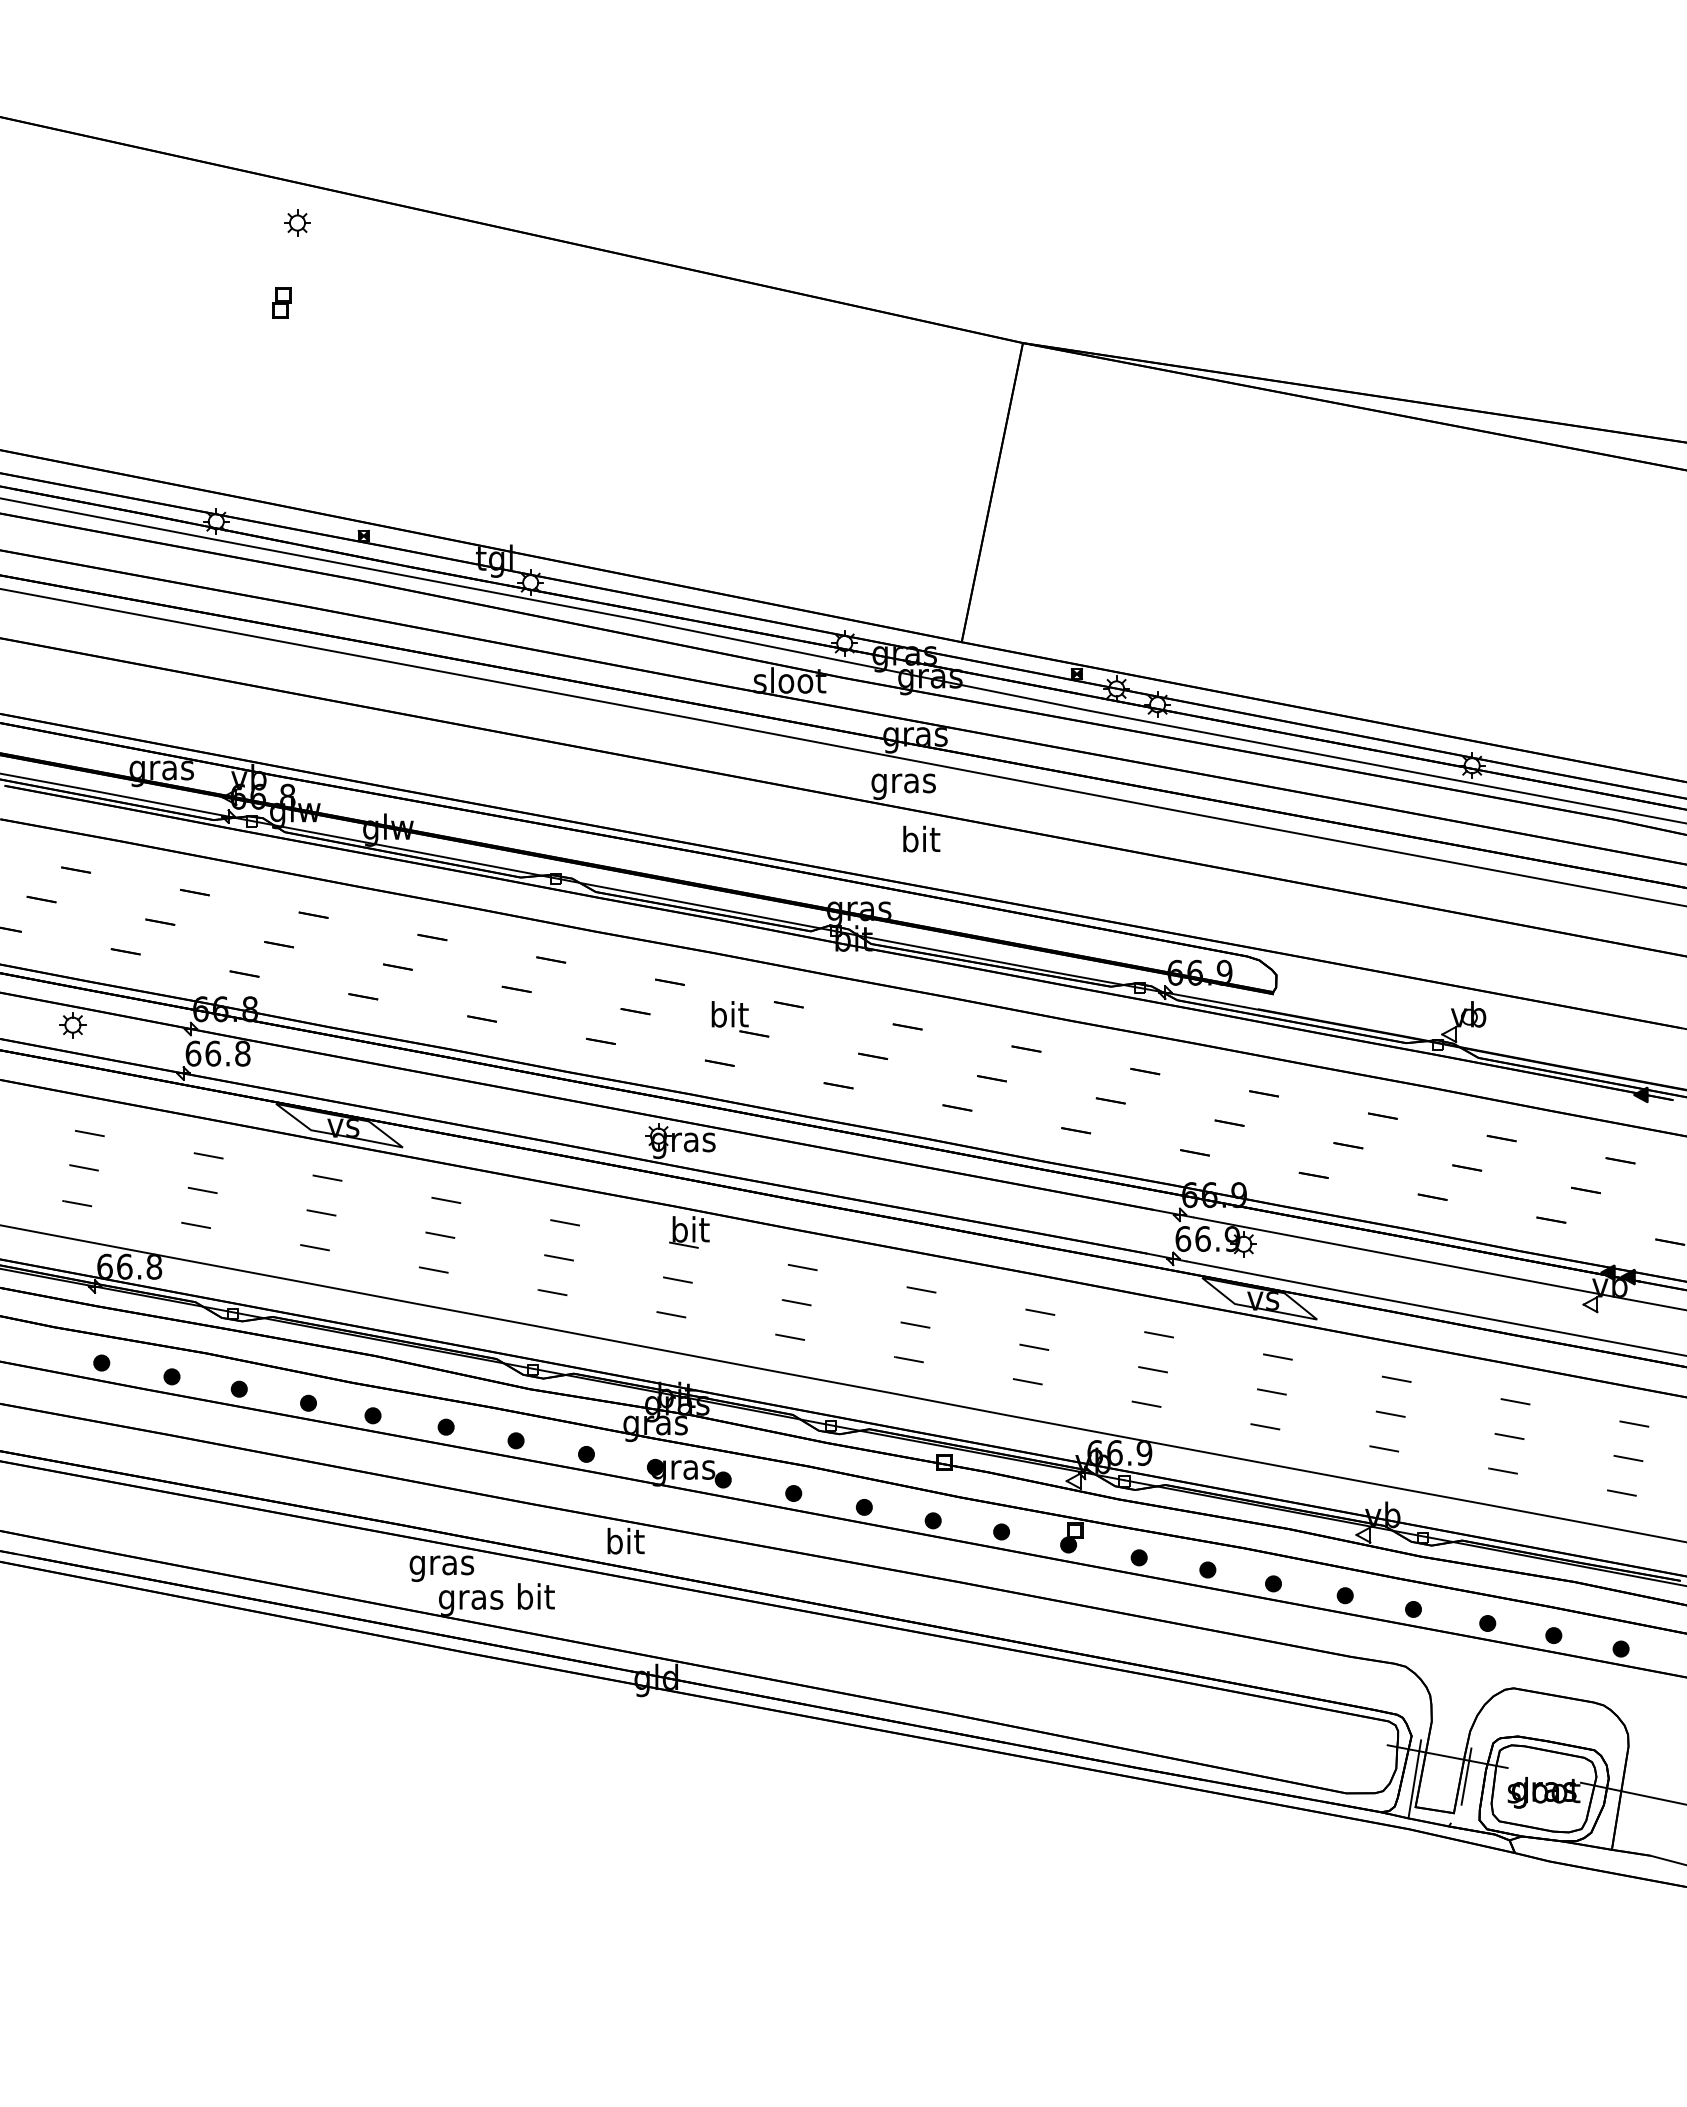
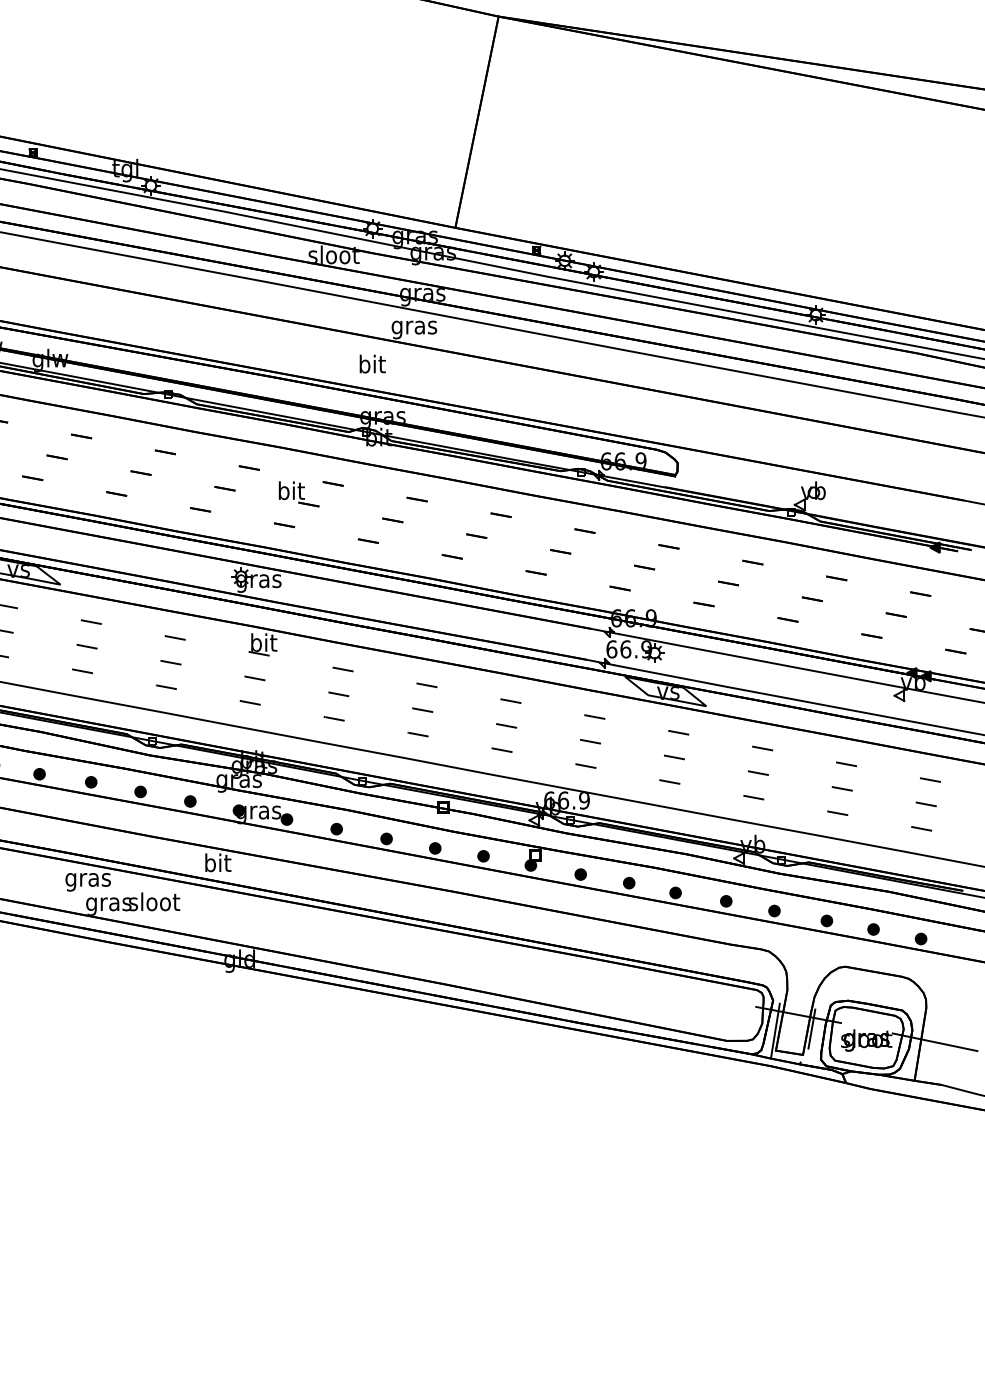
text: (921, 838) -> (372, 363), moved
text: (535, 1596) -> (154, 901), bit -> sloot

